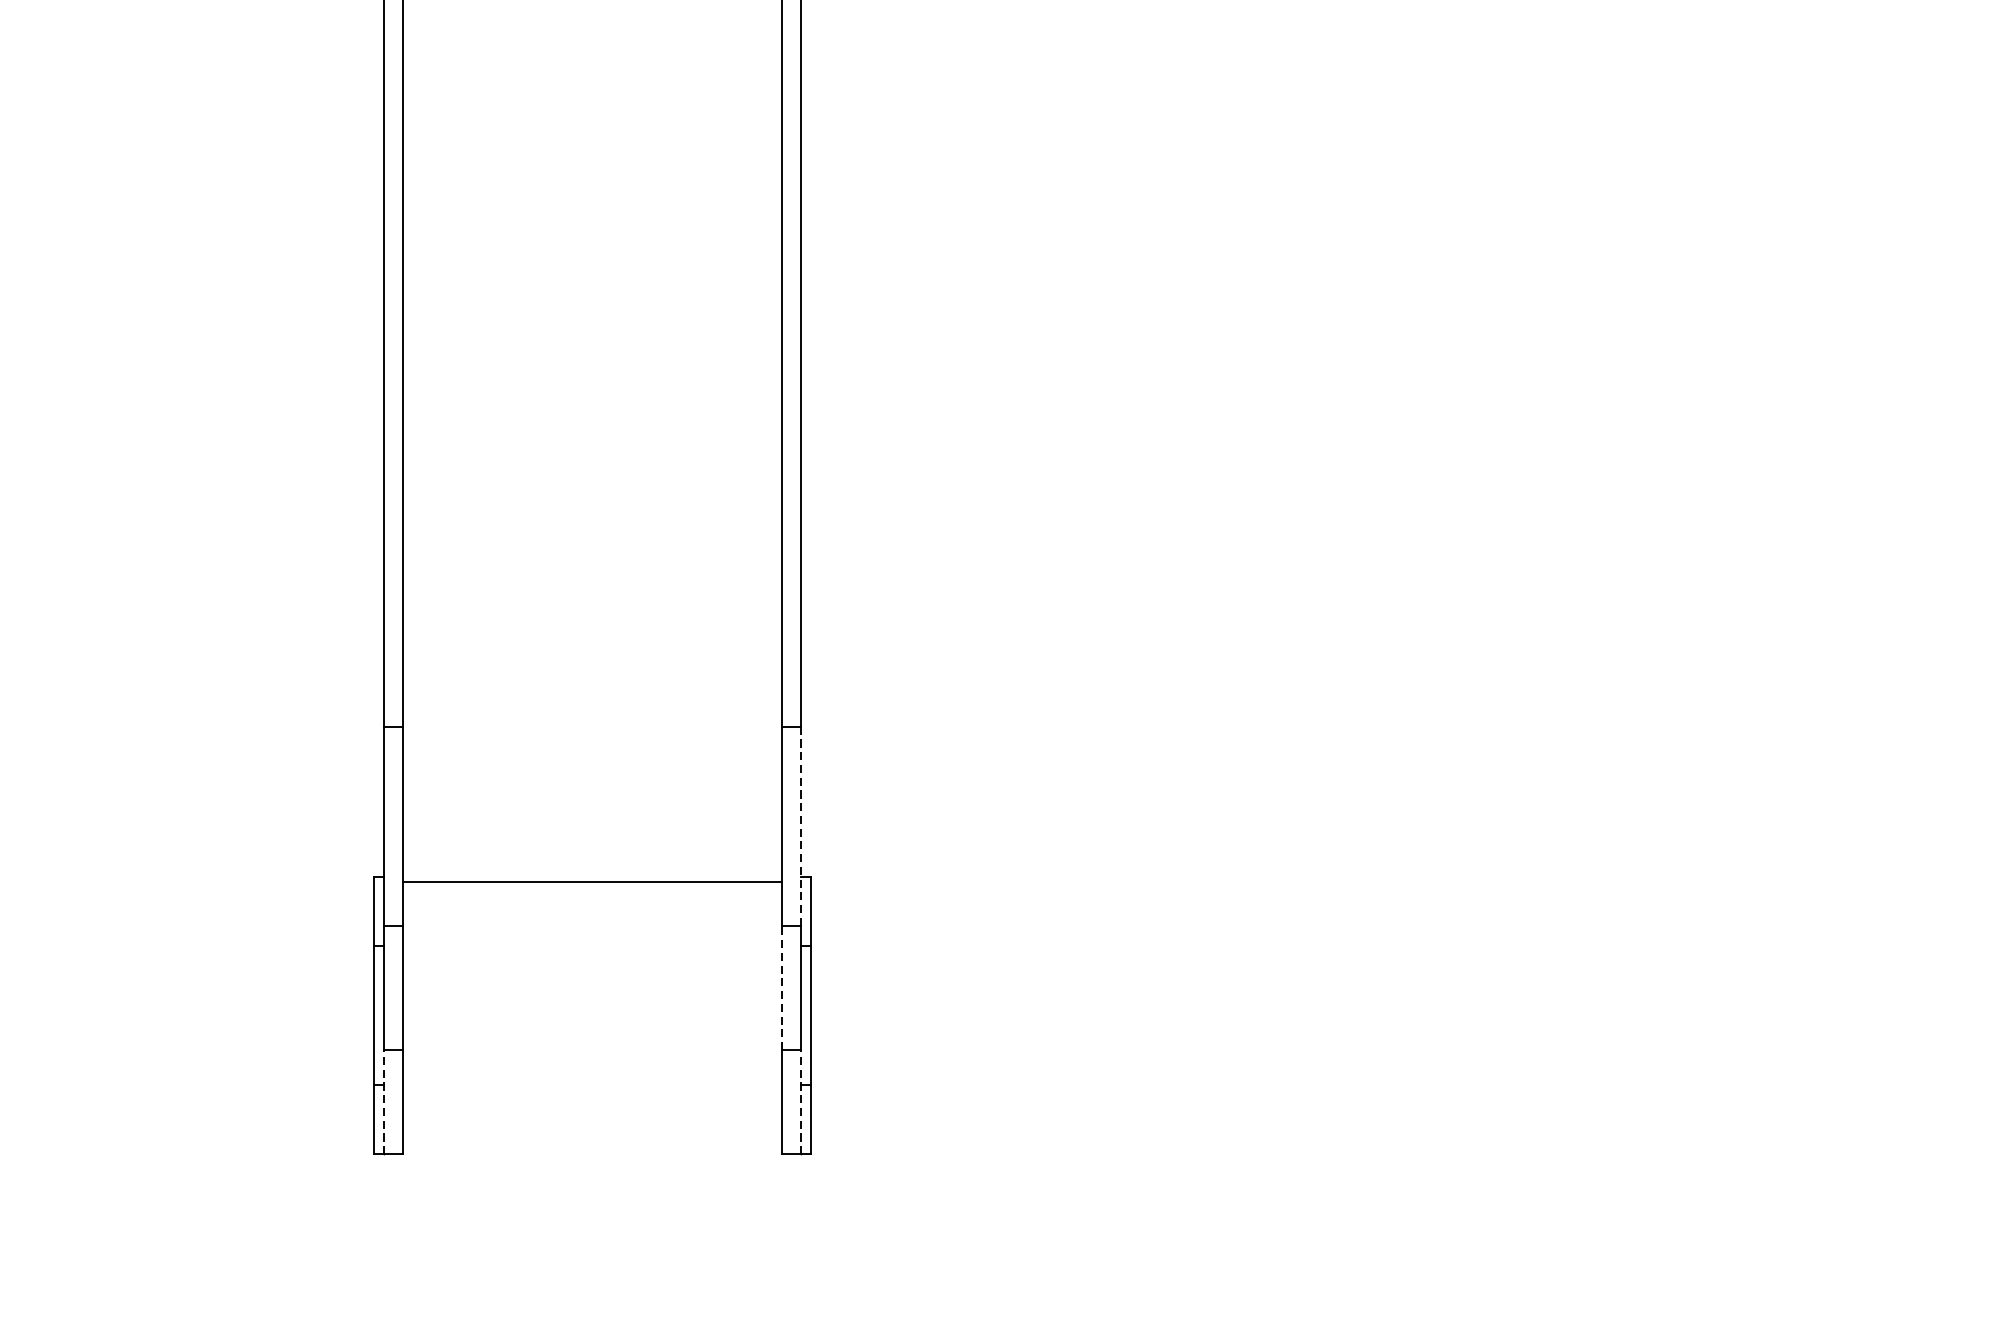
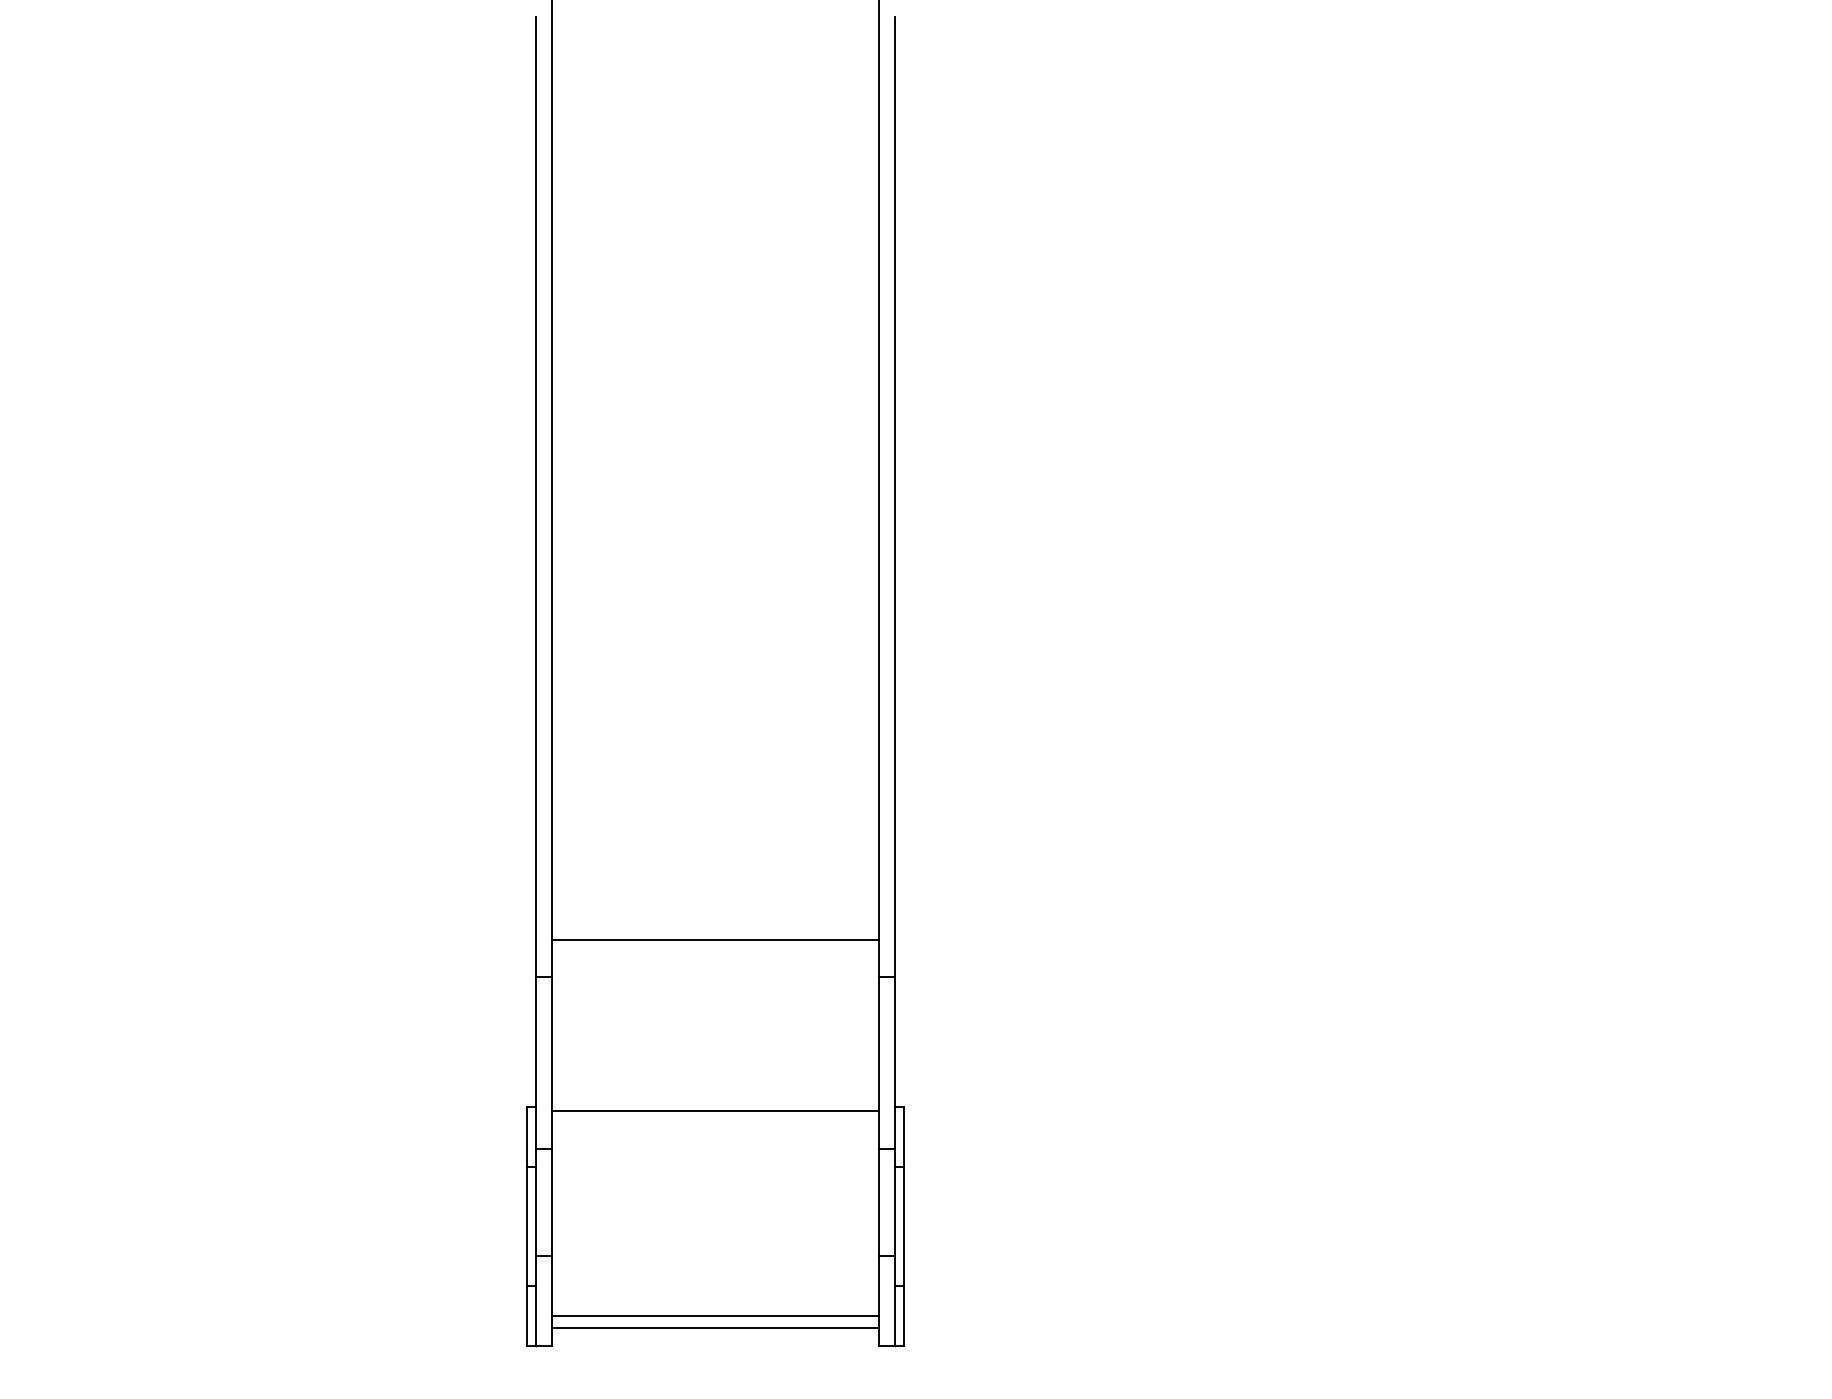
line: (591, 682) -> (714, 939), added
line: (800, 826) -> (894, 1063), dashed -> solid
line: (781, 987) -> (878, 1202), dashed -> solid
line: (384, 1102) -> (535, 1301), dashed -> solid
line: (800, 1102) -> (894, 1301), dashed -> solid
line: (591, 1119) -> (714, 1316), added
line: (591, 1132) -> (714, 1327), added

